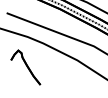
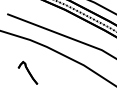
part: (25, 67) -> (27, 73), size x0.6

